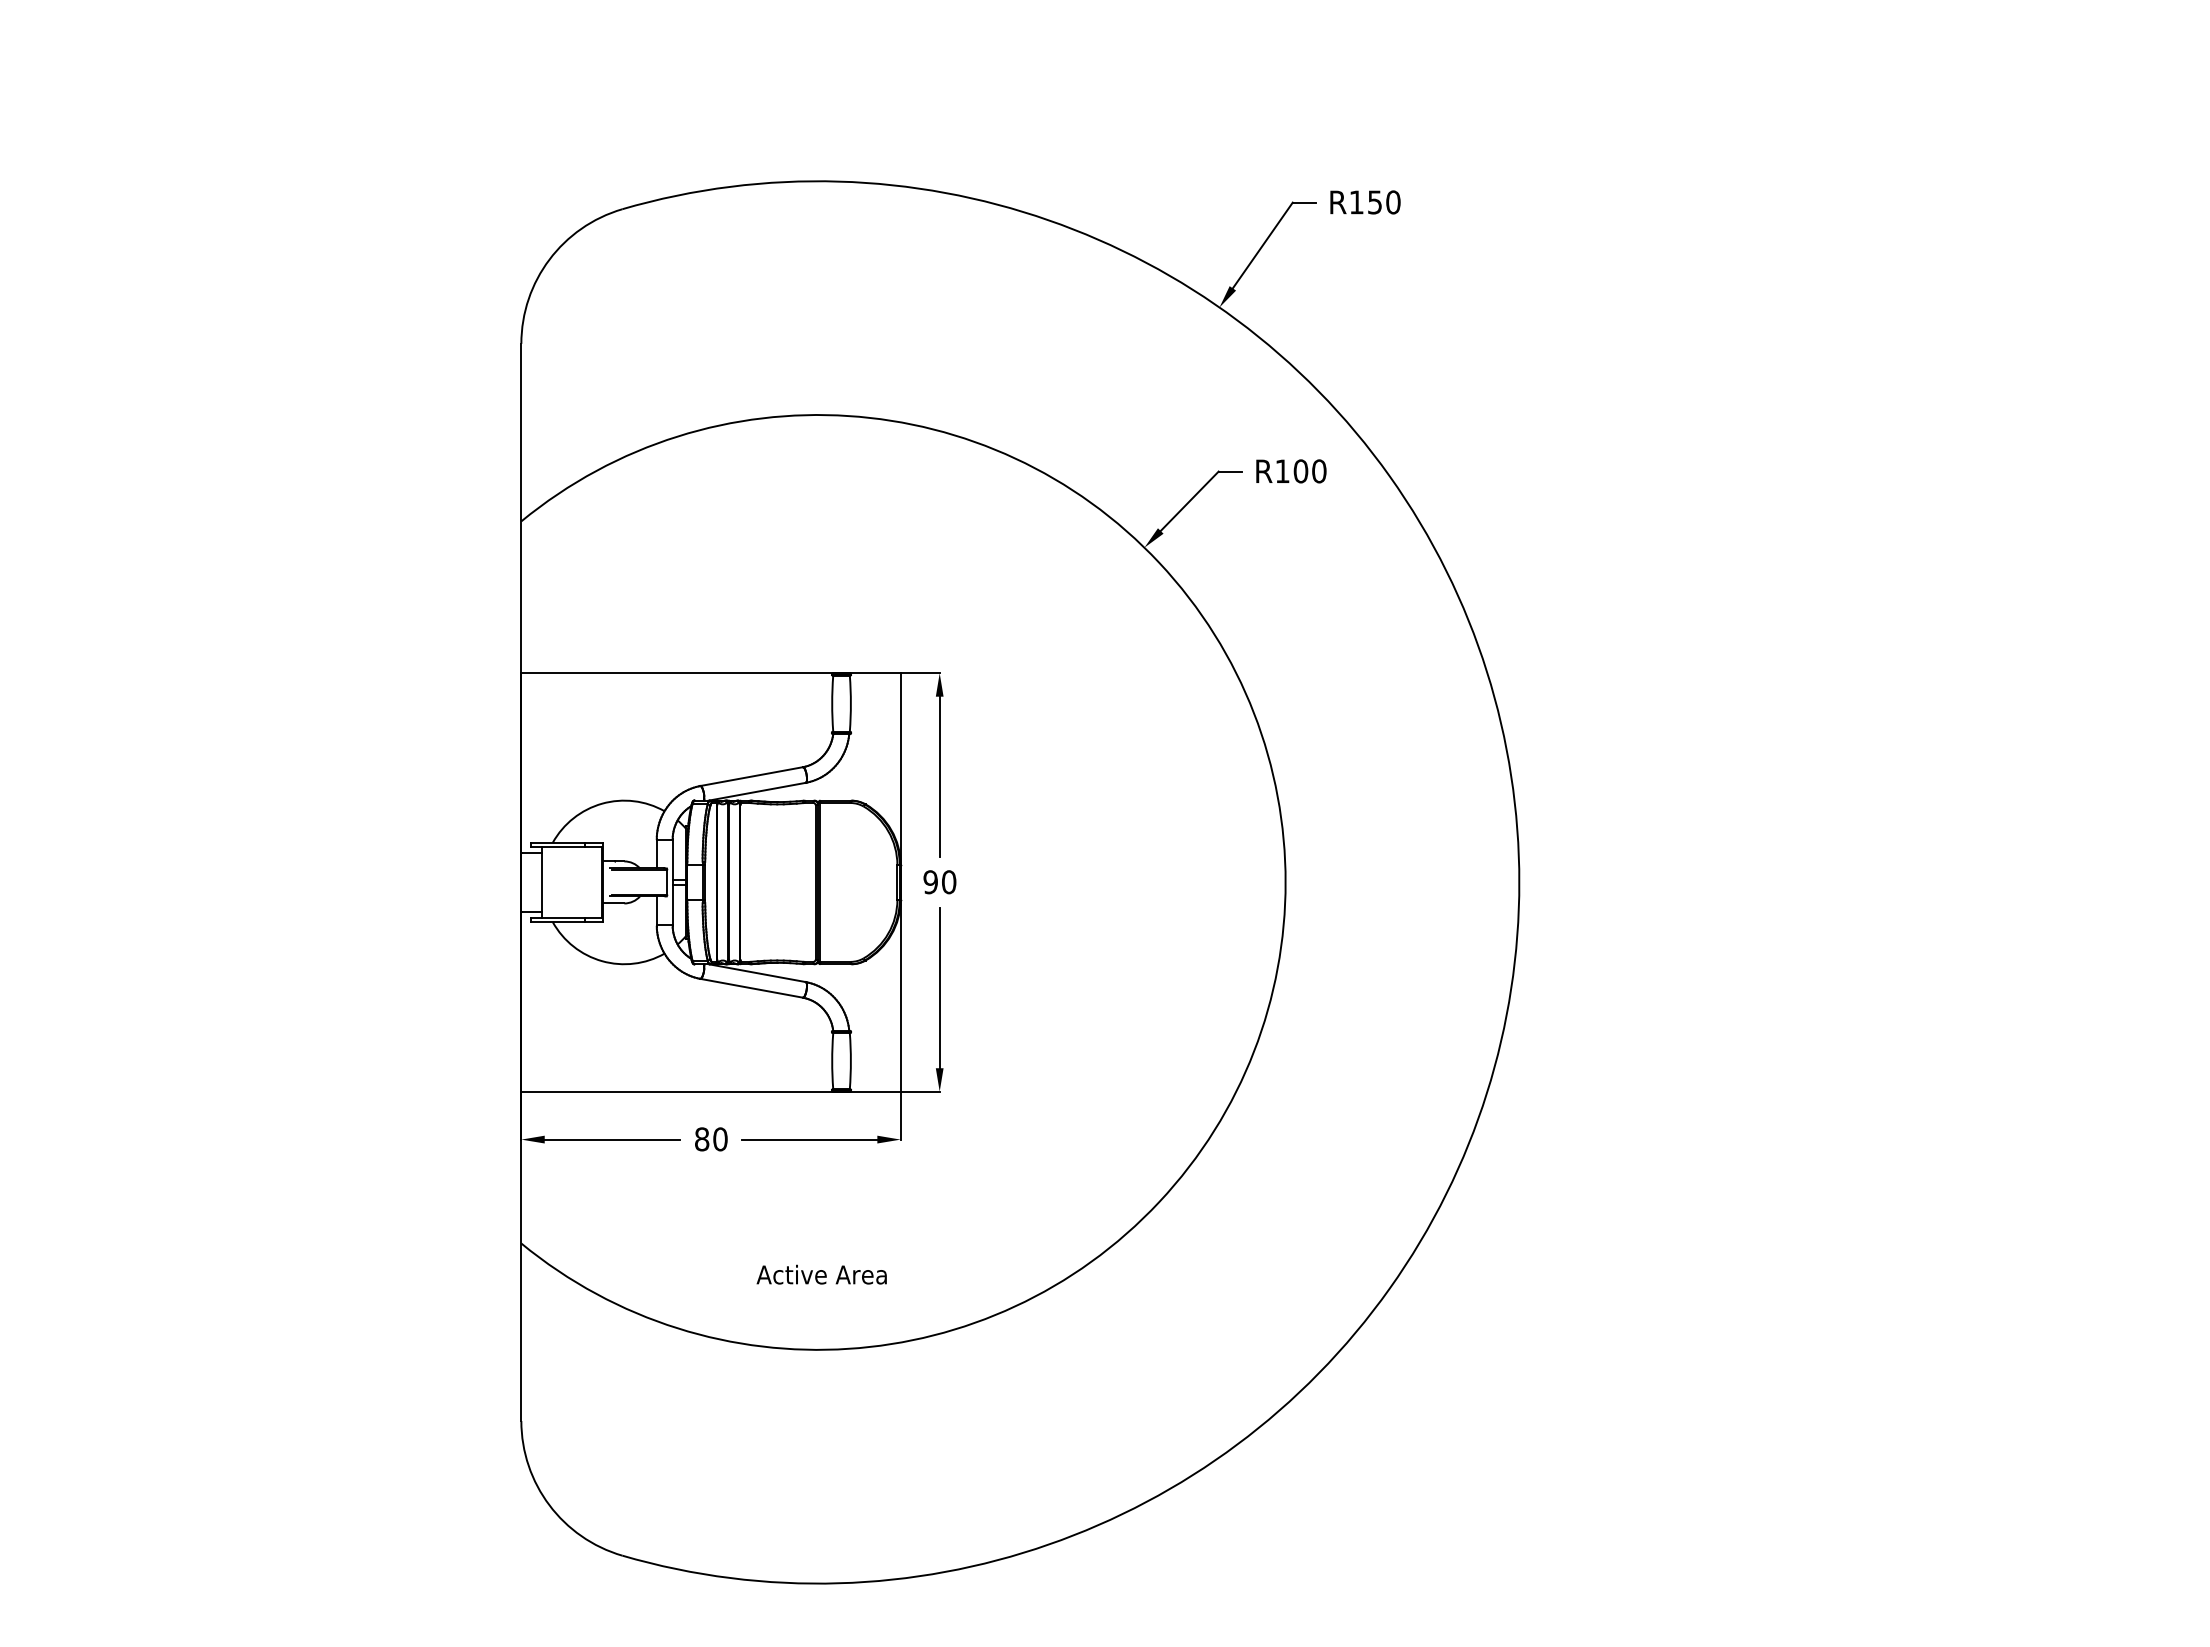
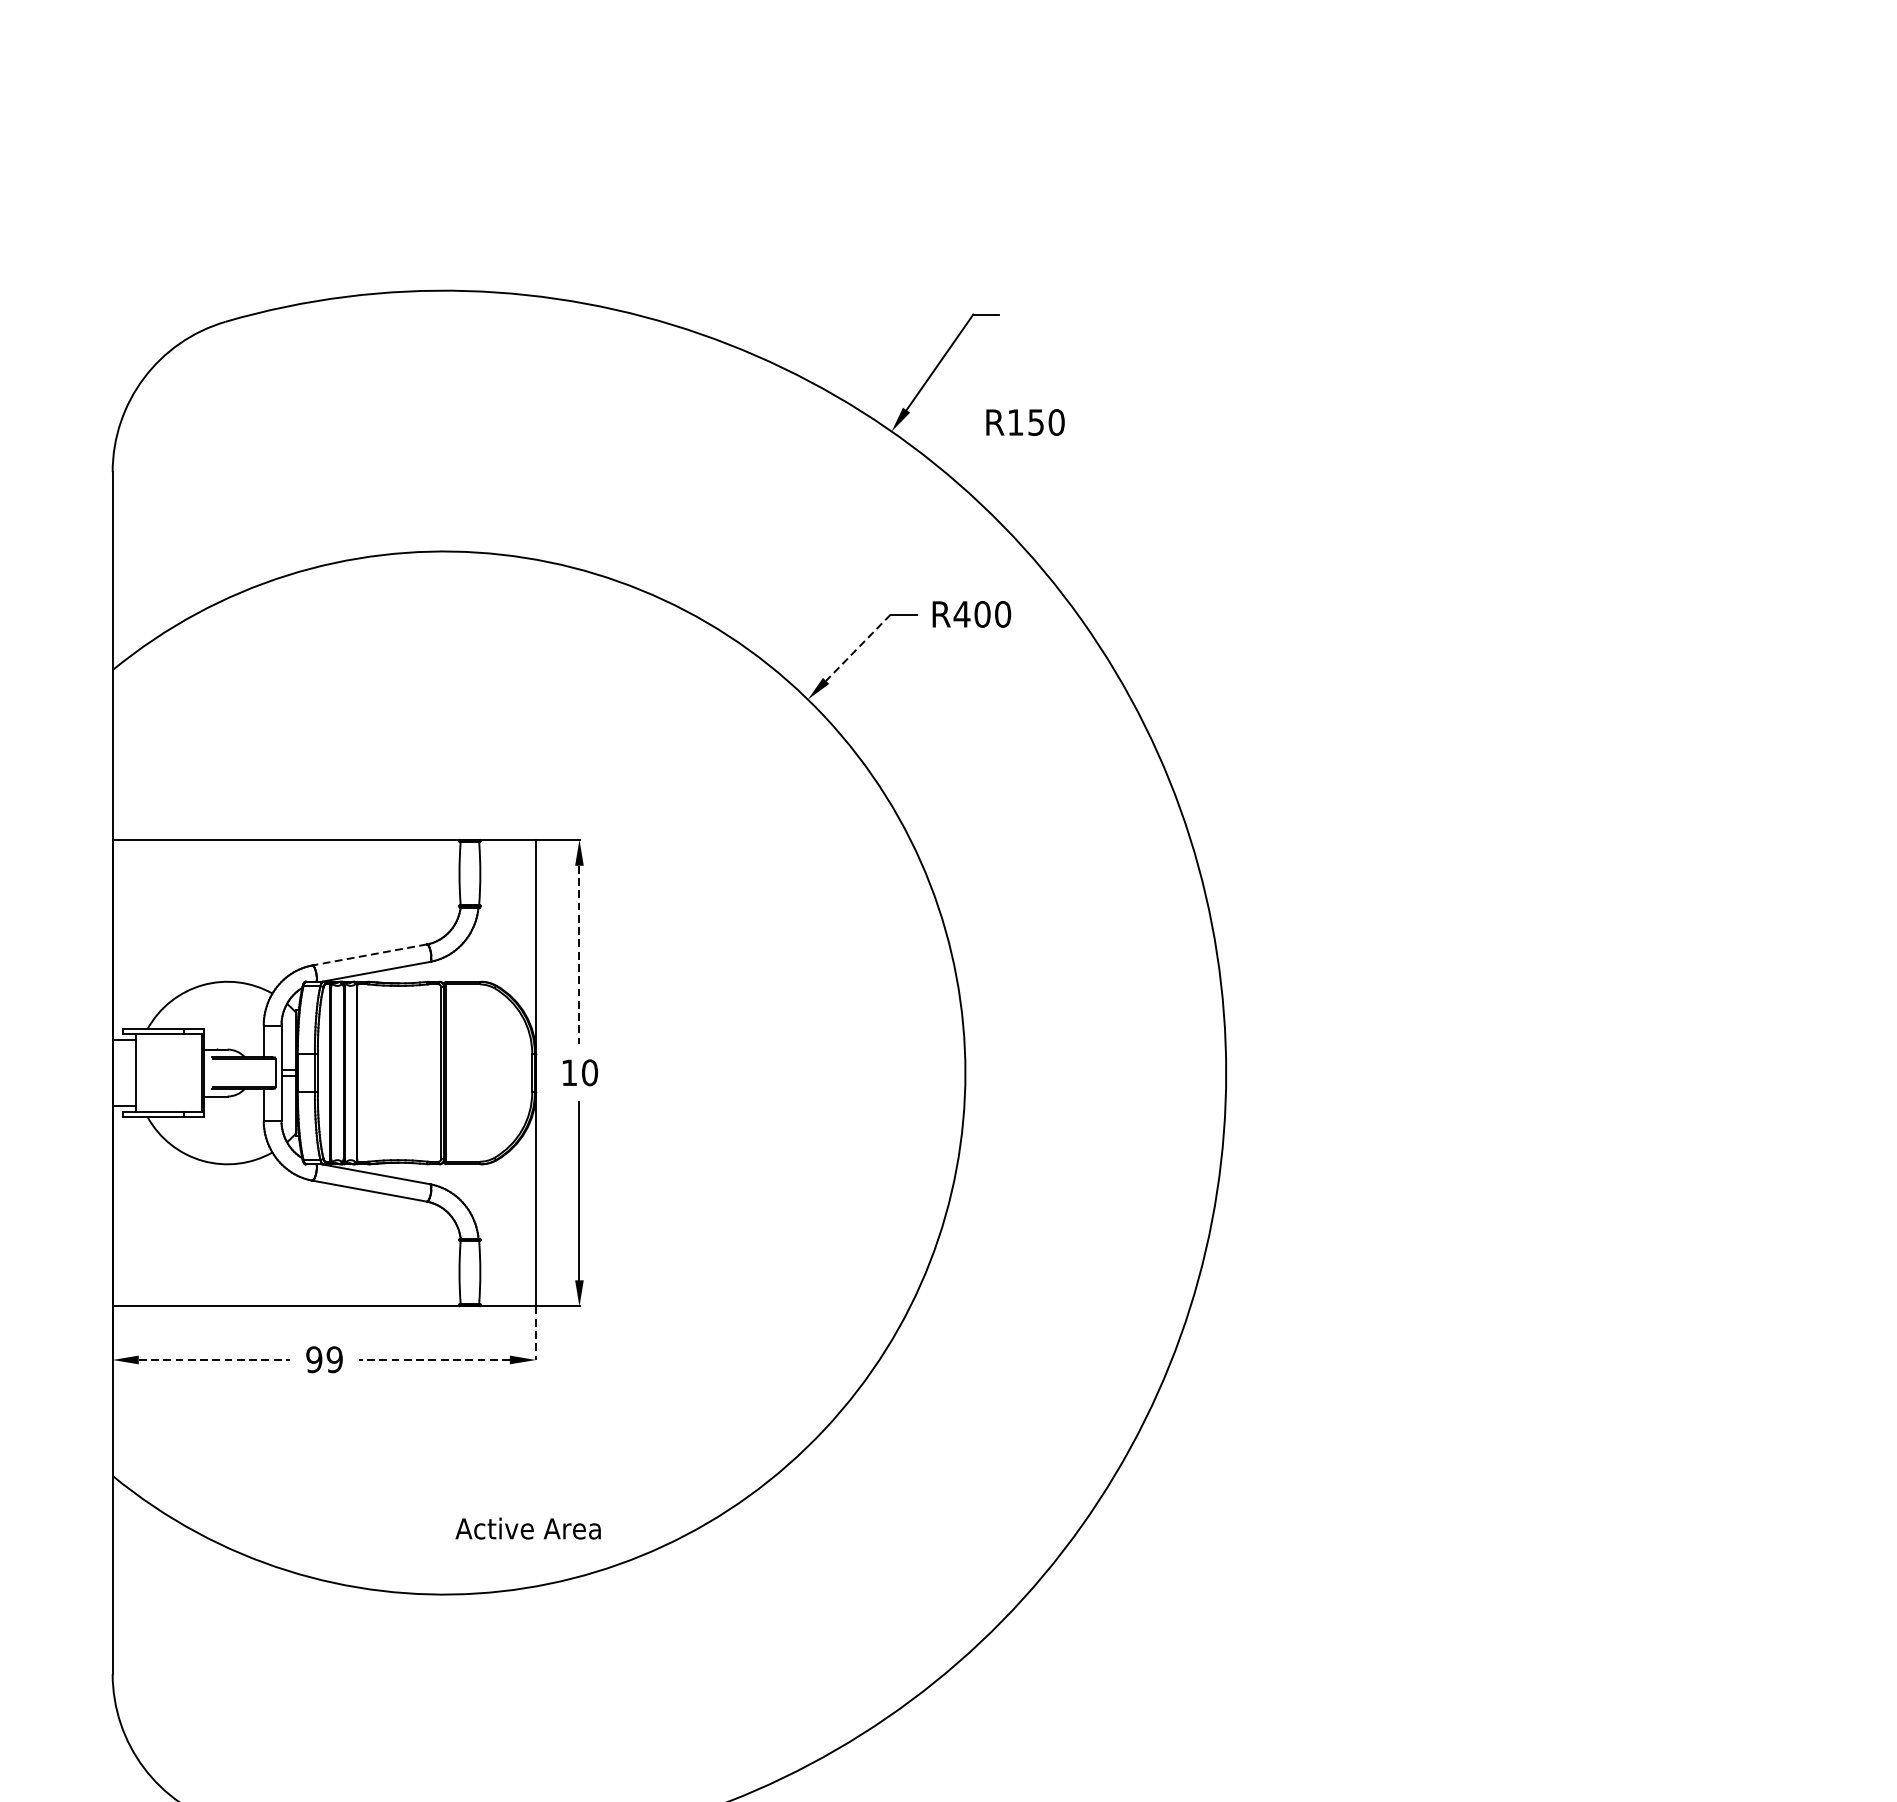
text: (1365, 202) -> (1025, 422), moved
text: (1282, 470) -> (961, 613), R100 -> R400
line: (1189, 501) -> (858, 647), solid -> dashed
line: (751, 776) -> (369, 954), solid -> dashed
line: (939, 776) -> (579, 954), solid -> dashed
text: (930, 882) -> (569, 1073), 90 -> 10
line: (900, 1116) -> (535, 1334), solid -> dashed
line: (612, 1139) -> (214, 1359), solid -> dashed
text: (710, 1139) -> (323, 1359), 80 -> 99
line: (809, 1139) -> (434, 1359), solid -> dashed
text: (821, 1274) -> (527, 1528), moved

